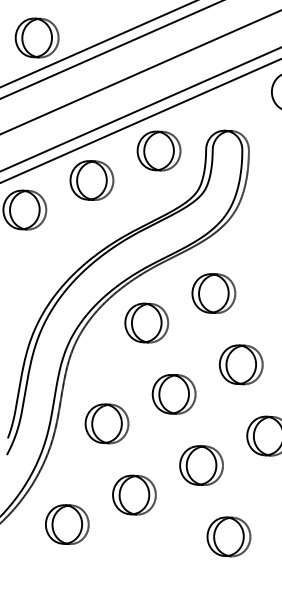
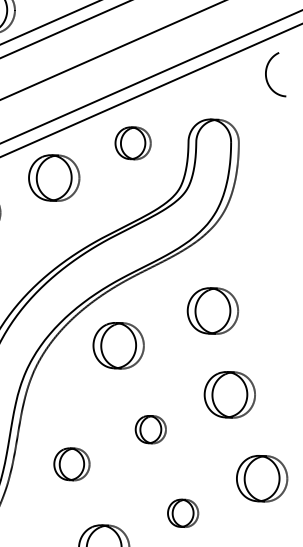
part: (158, 150) -> (132, 142), size x0.7
part: (213, 293) -> (212, 310), moved
part: (173, 394) -> (150, 429), size x0.6
part: (106, 423) -> (71, 463), size x0.7
part: (201, 465) -> (183, 513), size x0.6

